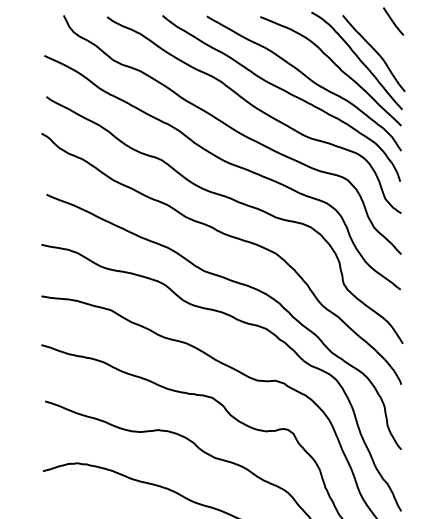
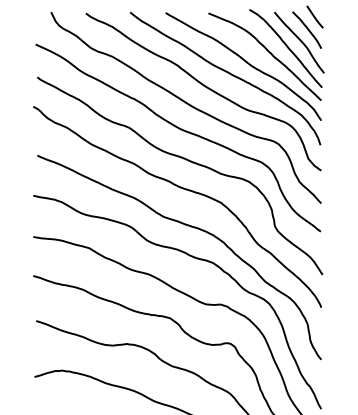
curve: (382, 35) -> (306, 28), added

